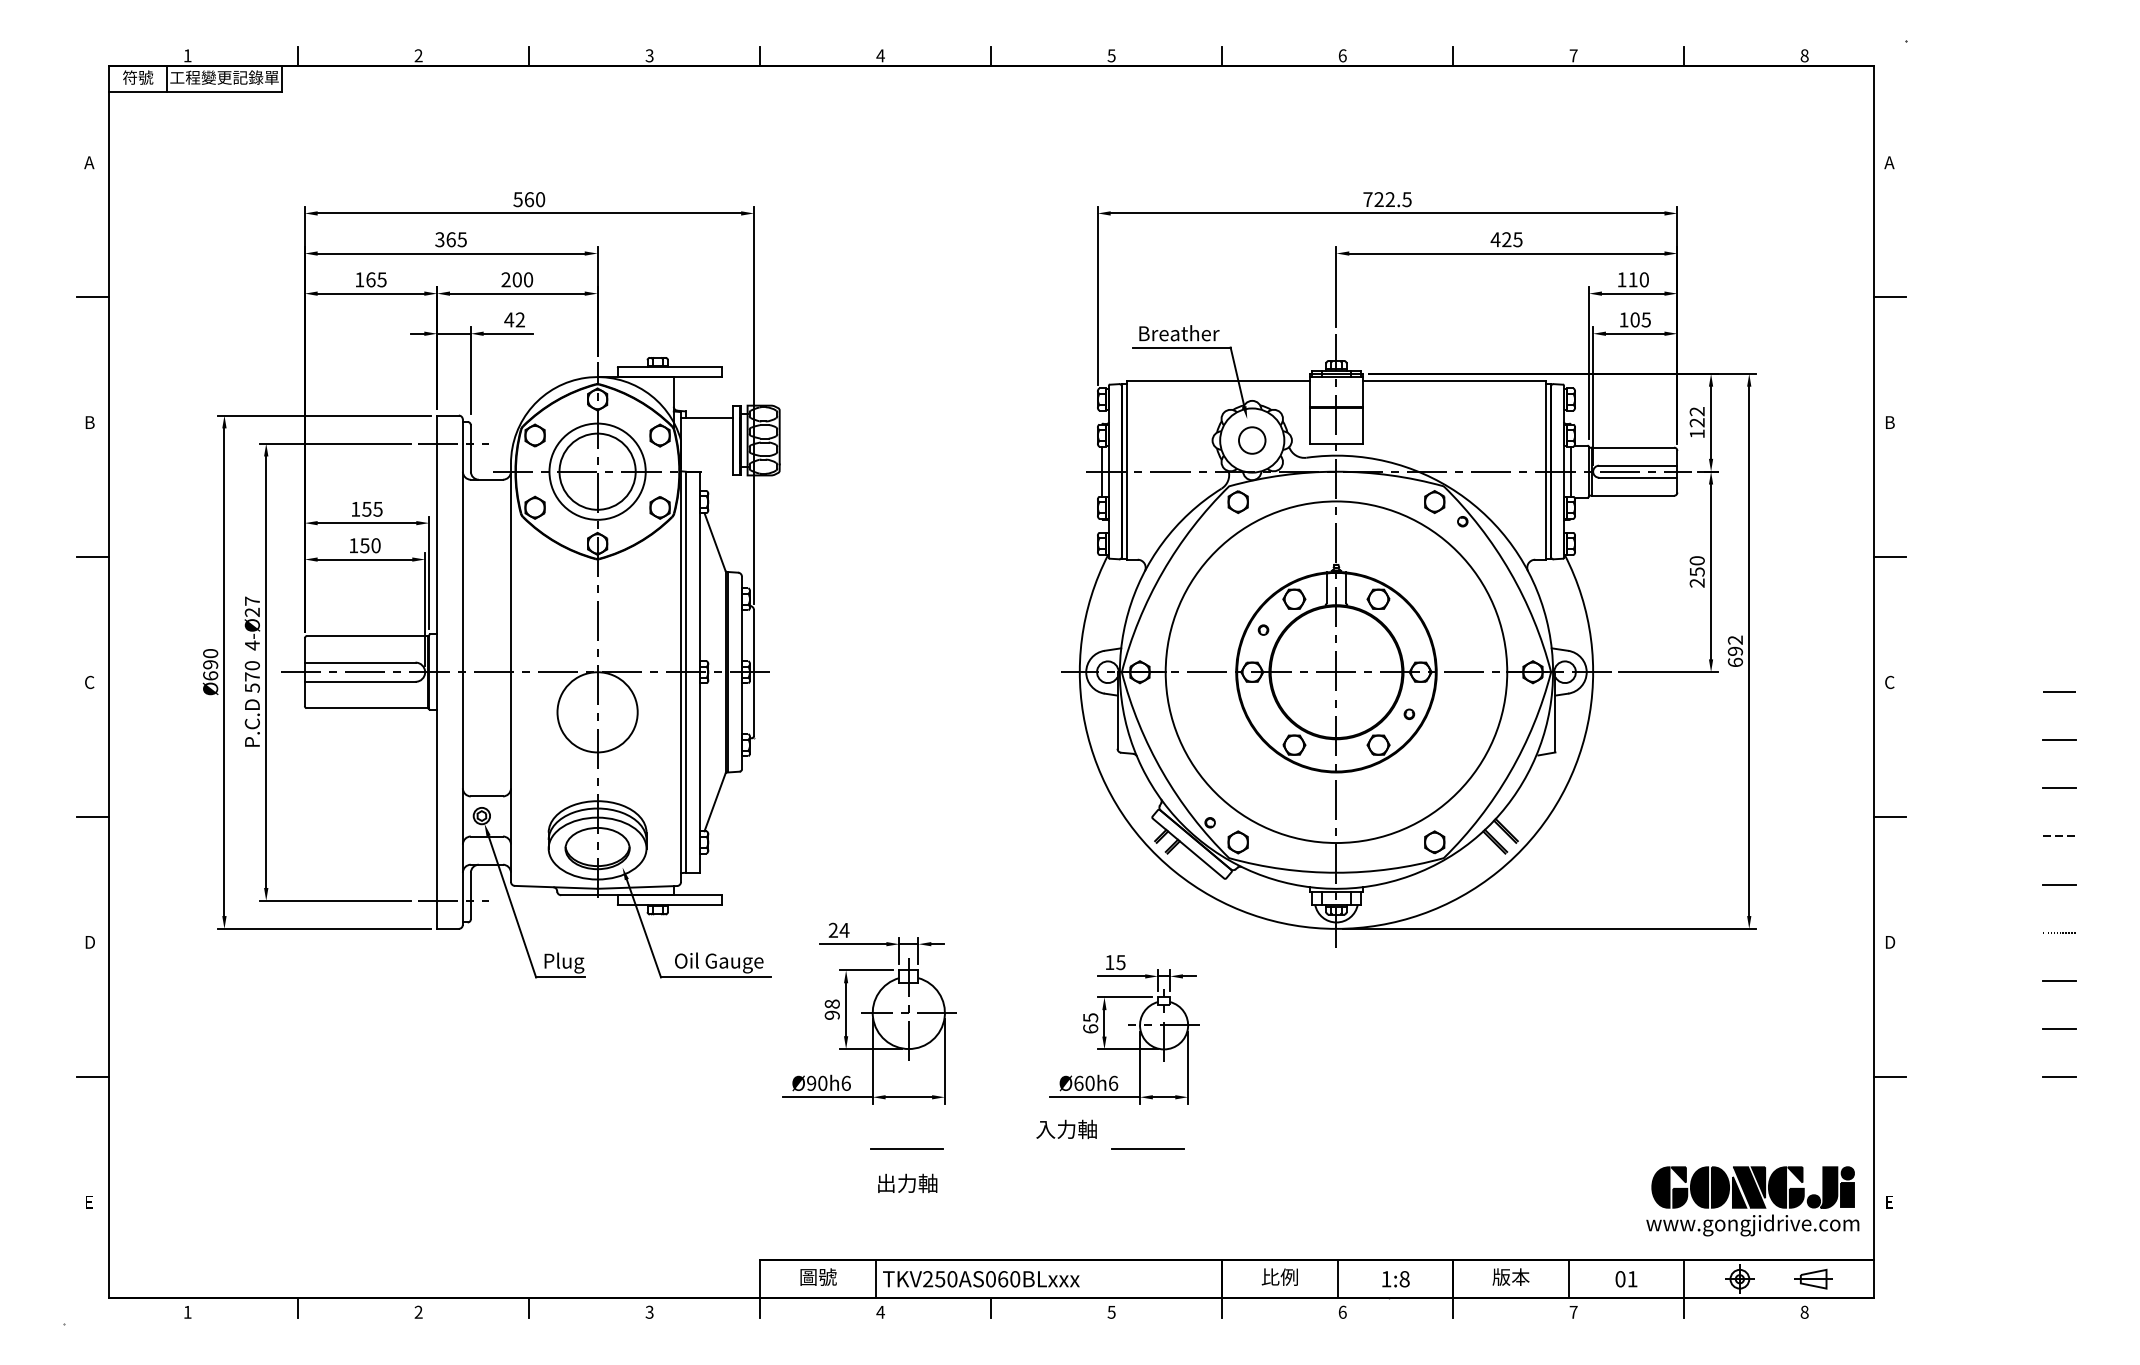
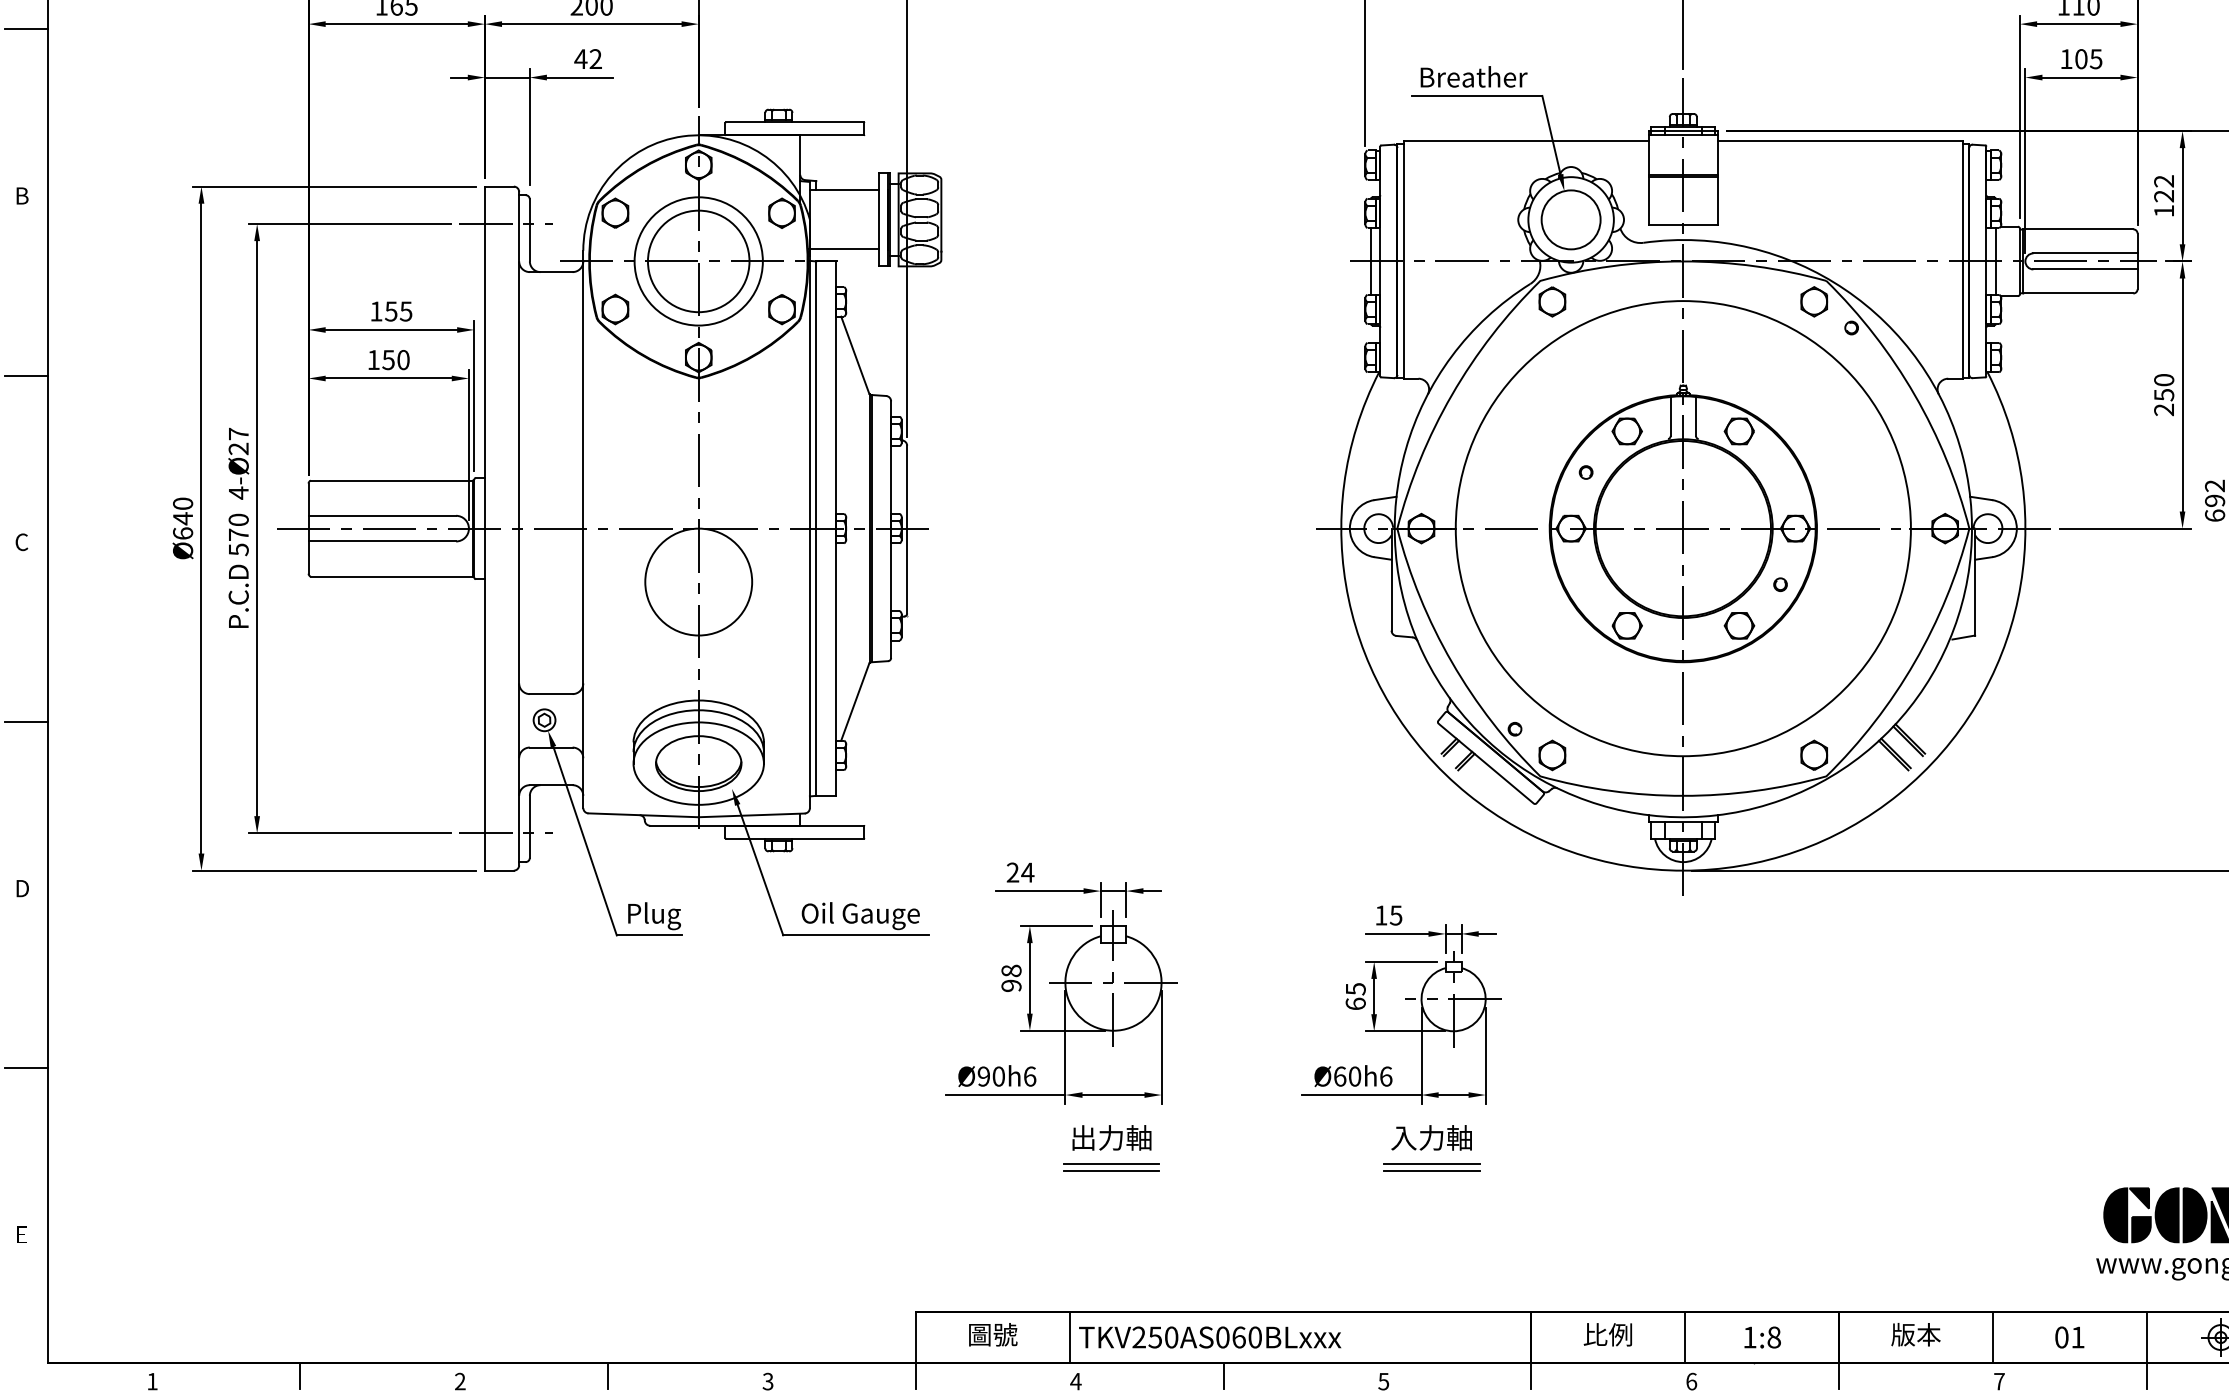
circle: (1252, 440) -> (1571, 219), size x1.67
line: (706, 462) -> (843, 249), added
text: (210, 664) -> (182, 518), Ø690 -> Ø640
text: (1066, 1128) -> (1431, 1136), moved
line: (907, 1154) -> (1111, 1171), added
line: (1147, 1154) -> (1431, 1171), added
text: (907, 1182) -> (1111, 1136), moved

